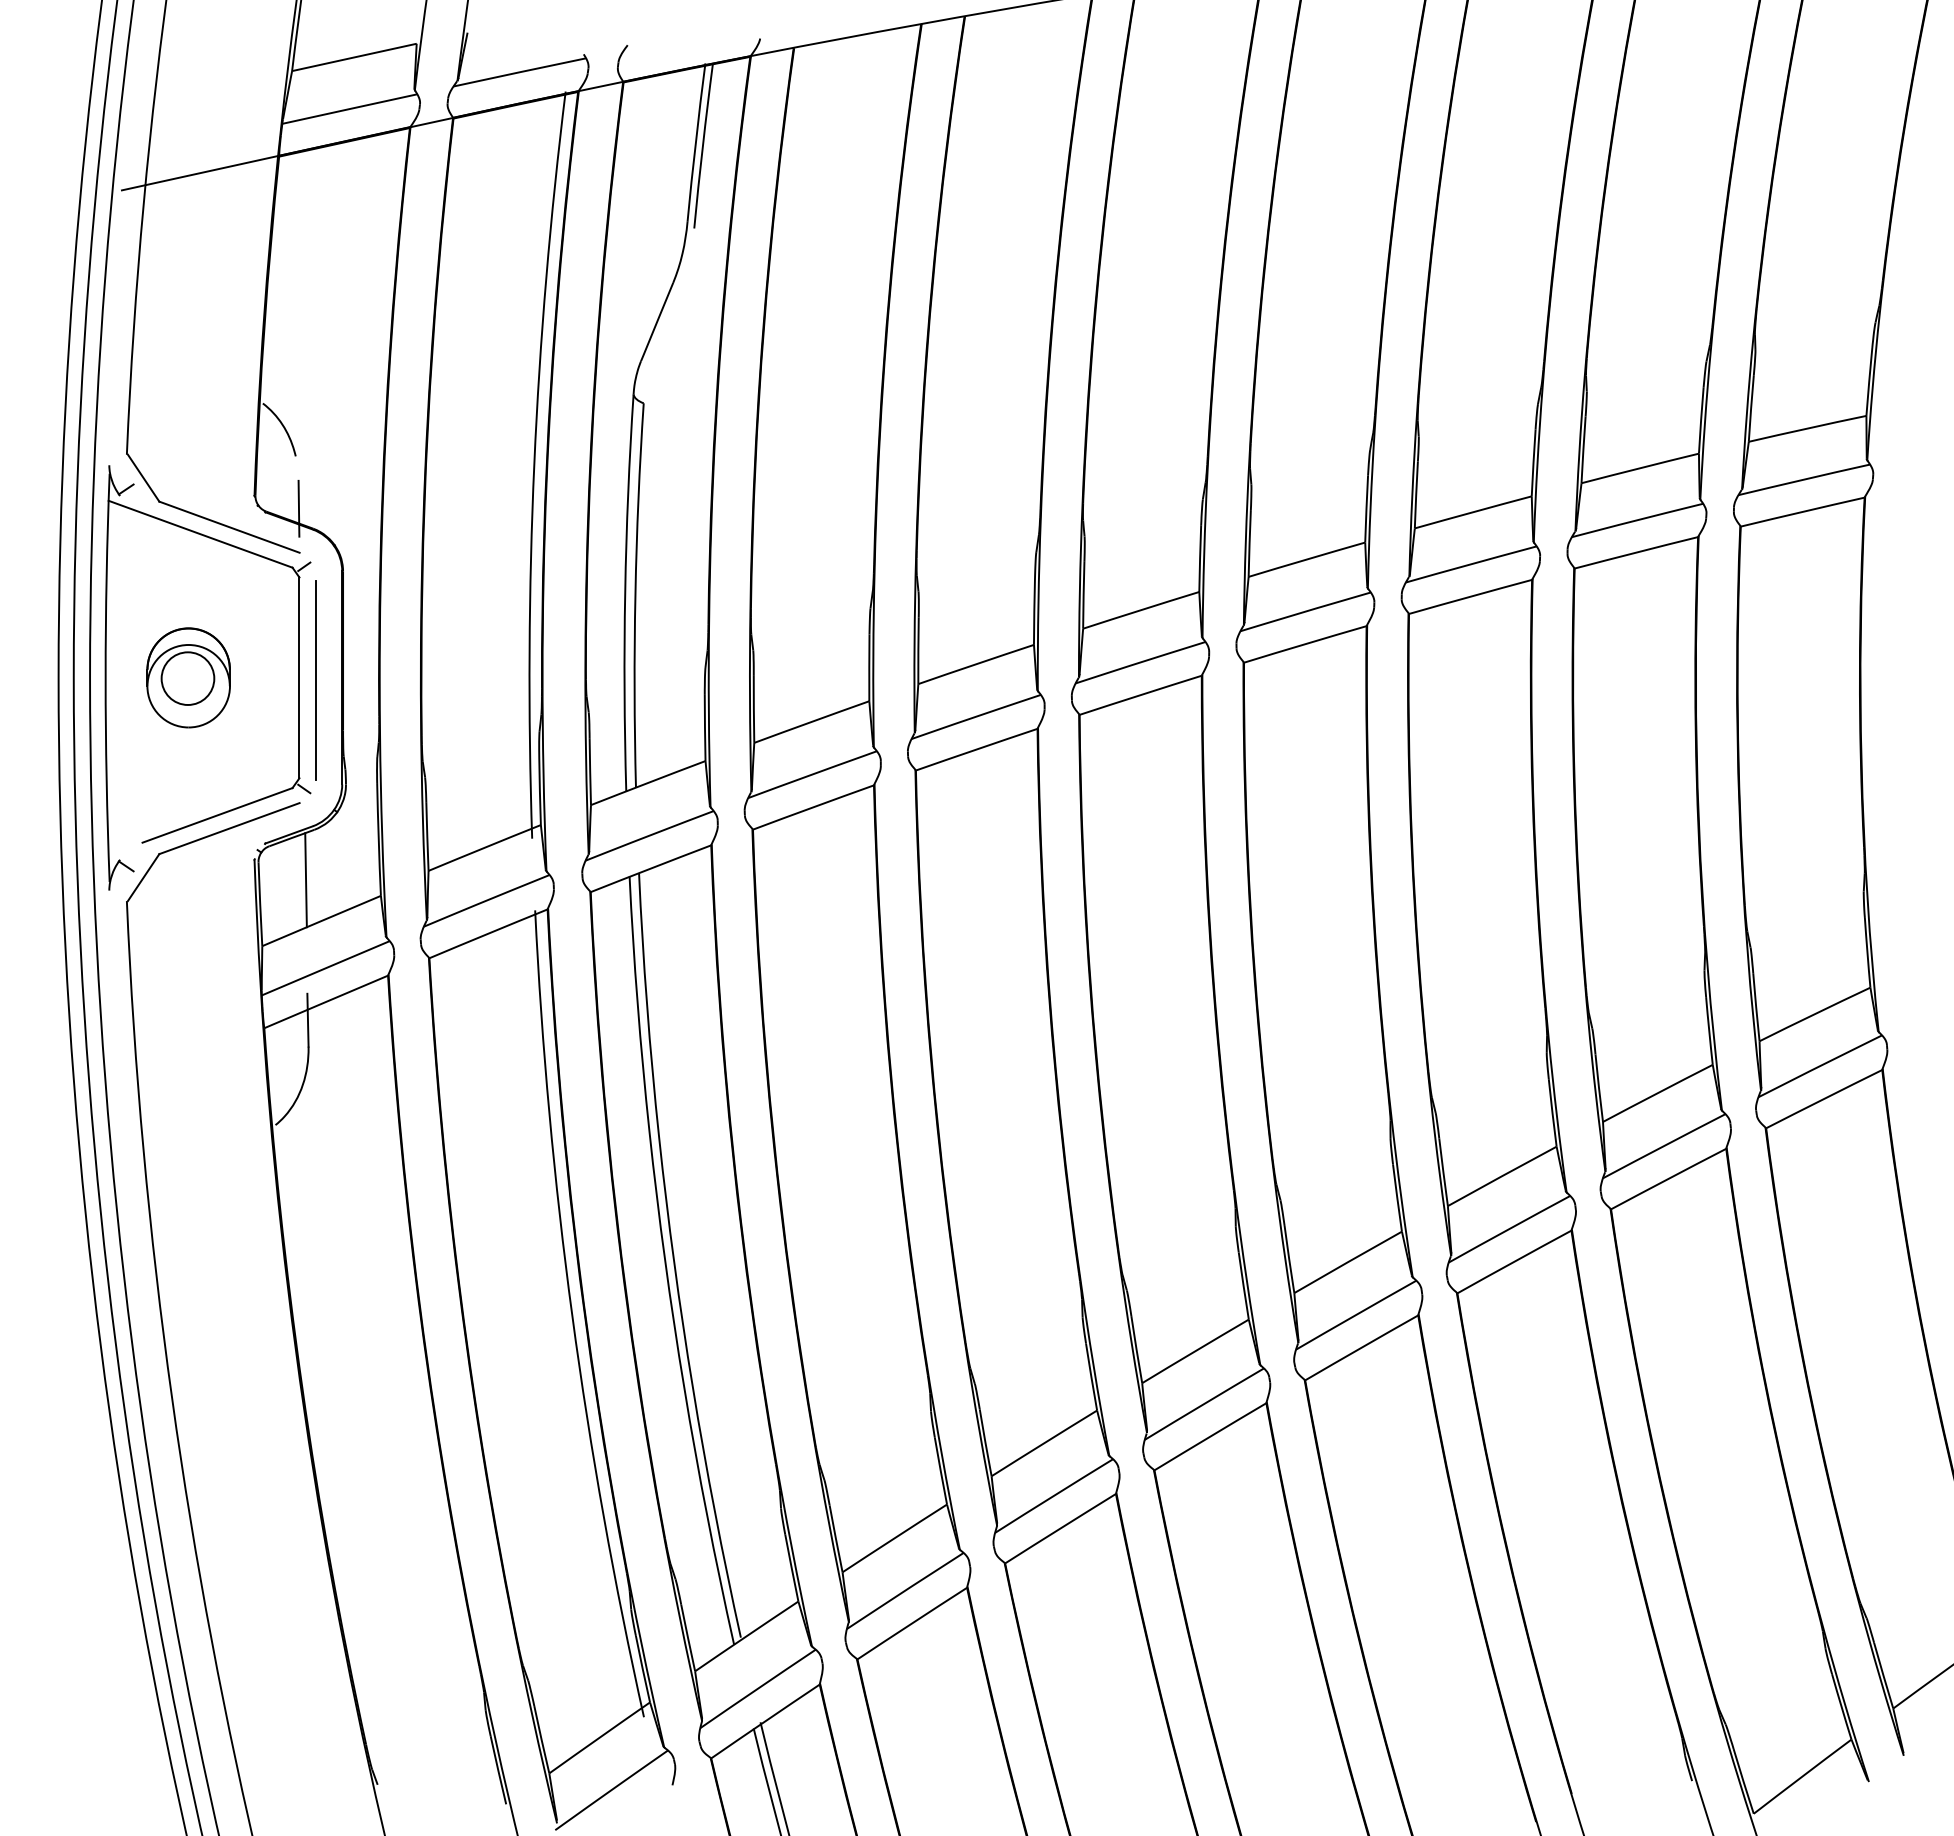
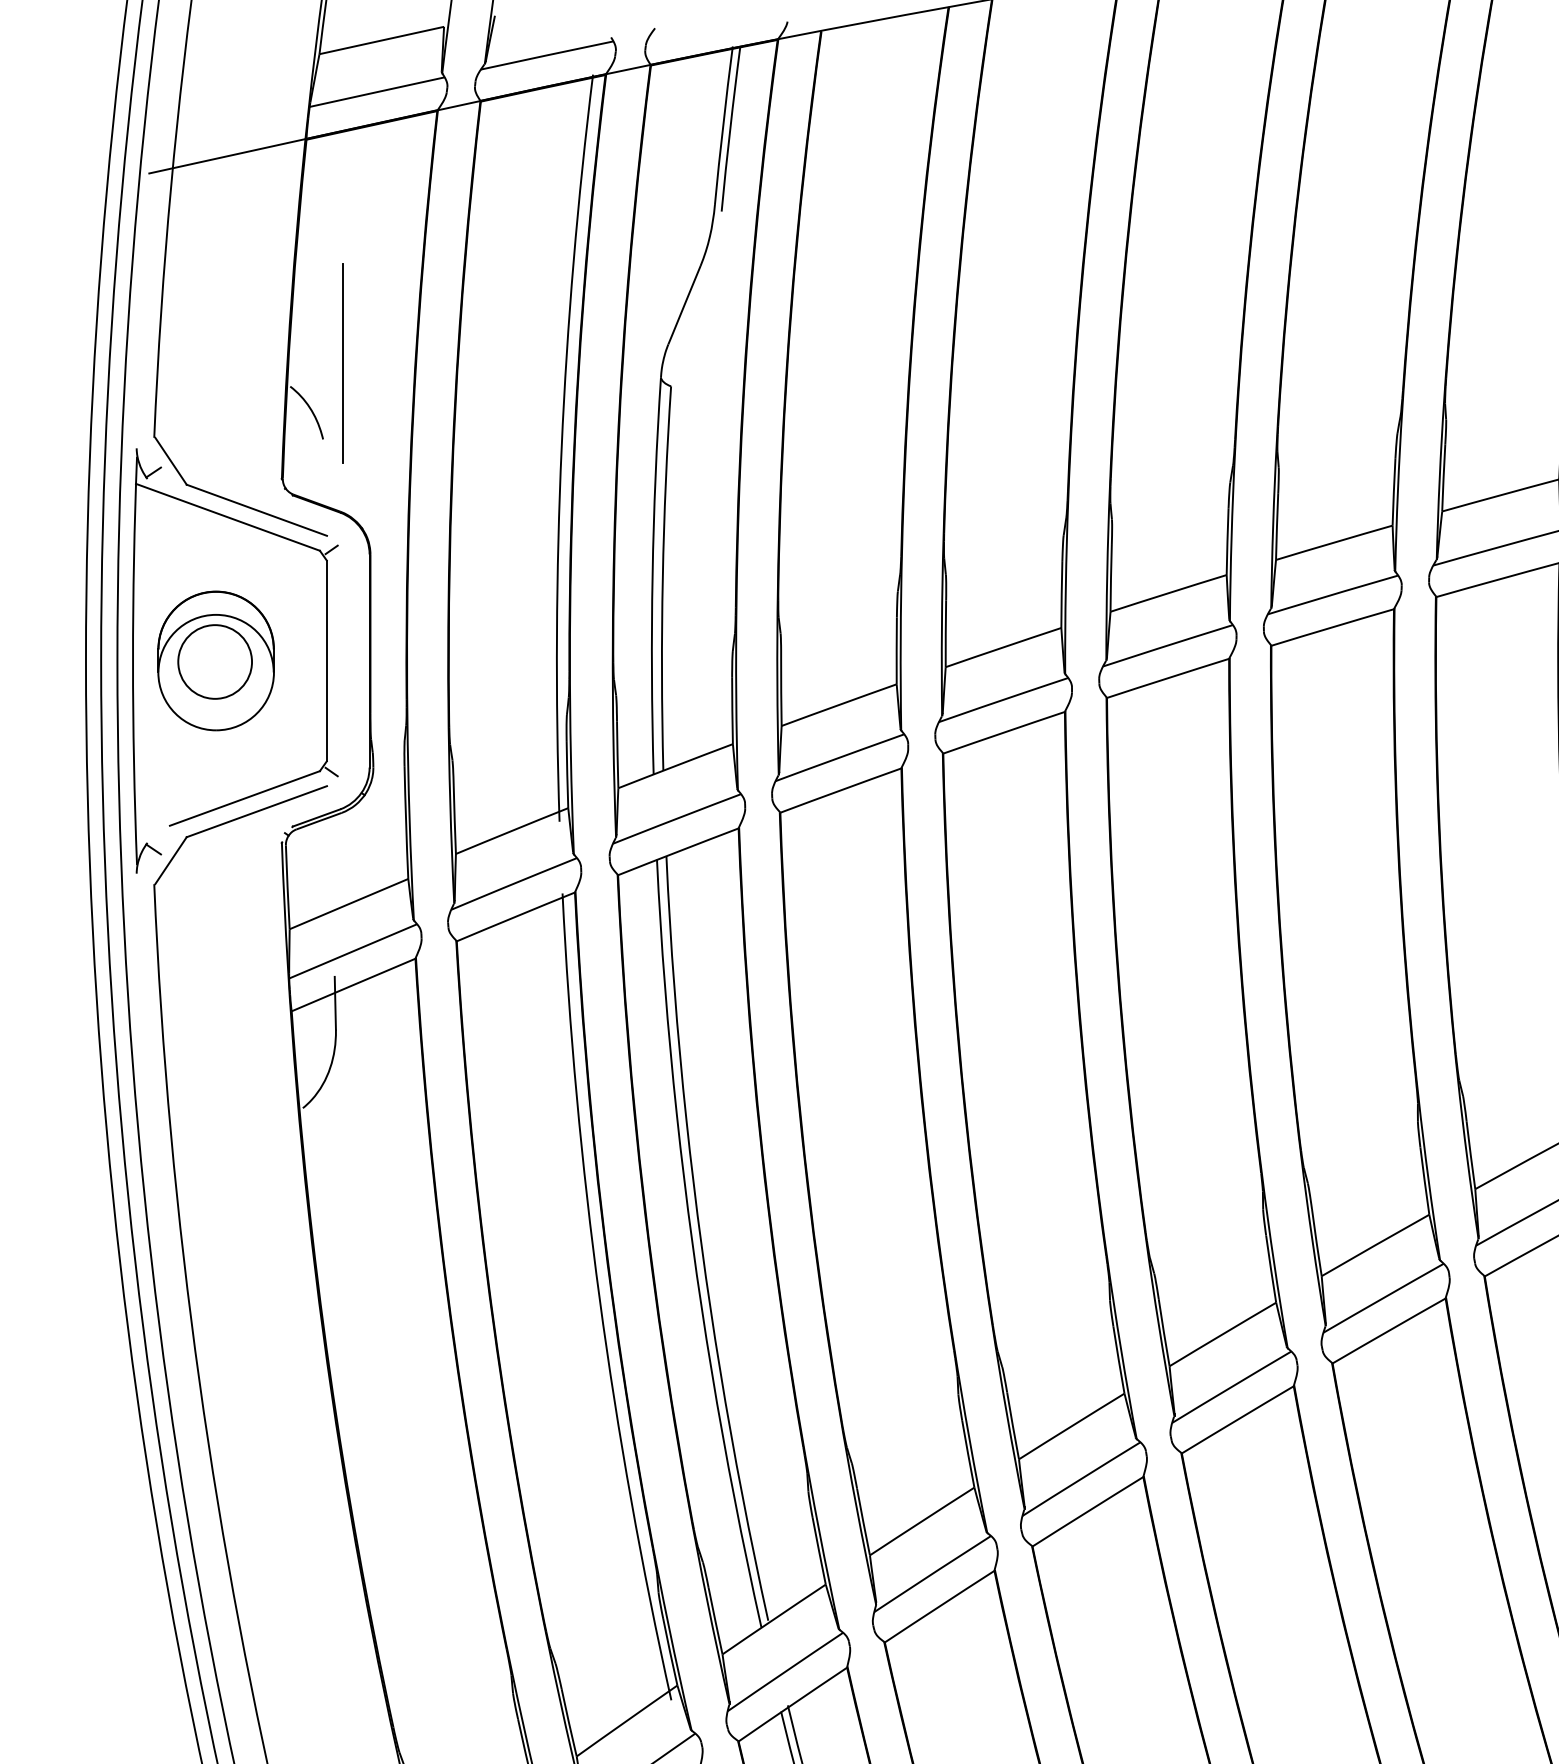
line: (298, 508) -> (325, 491), removed
part: (188, 677) -> (215, 660), size x1.4
line: (315, 680) -> (342, 363), moved
line: (305, 880) -> (332, 863), removed

